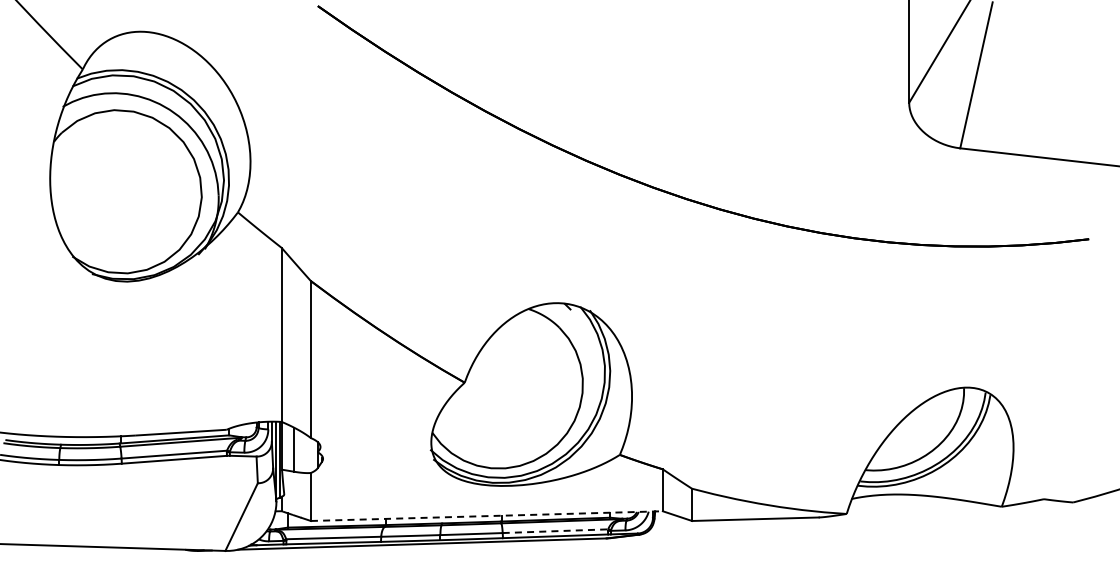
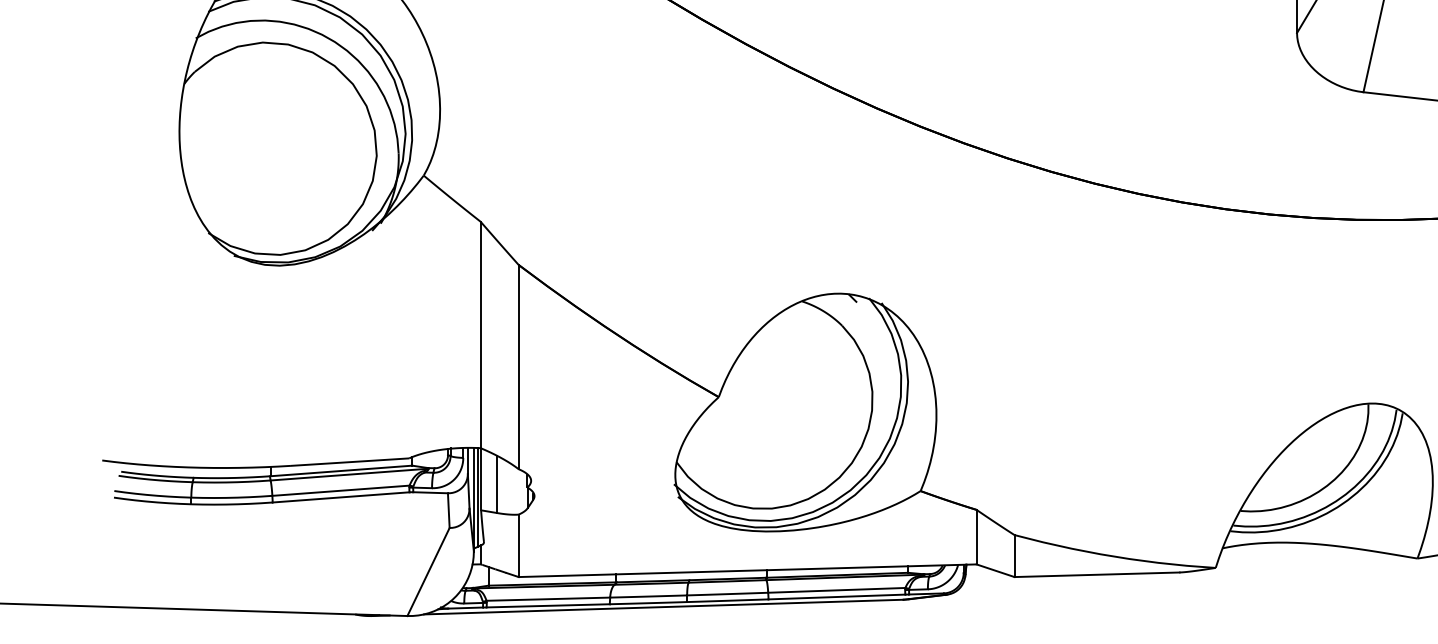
line: (487, 516) -> (748, 571), dashed -> solid
line: (555, 531) -> (836, 590), dashed -> solid

